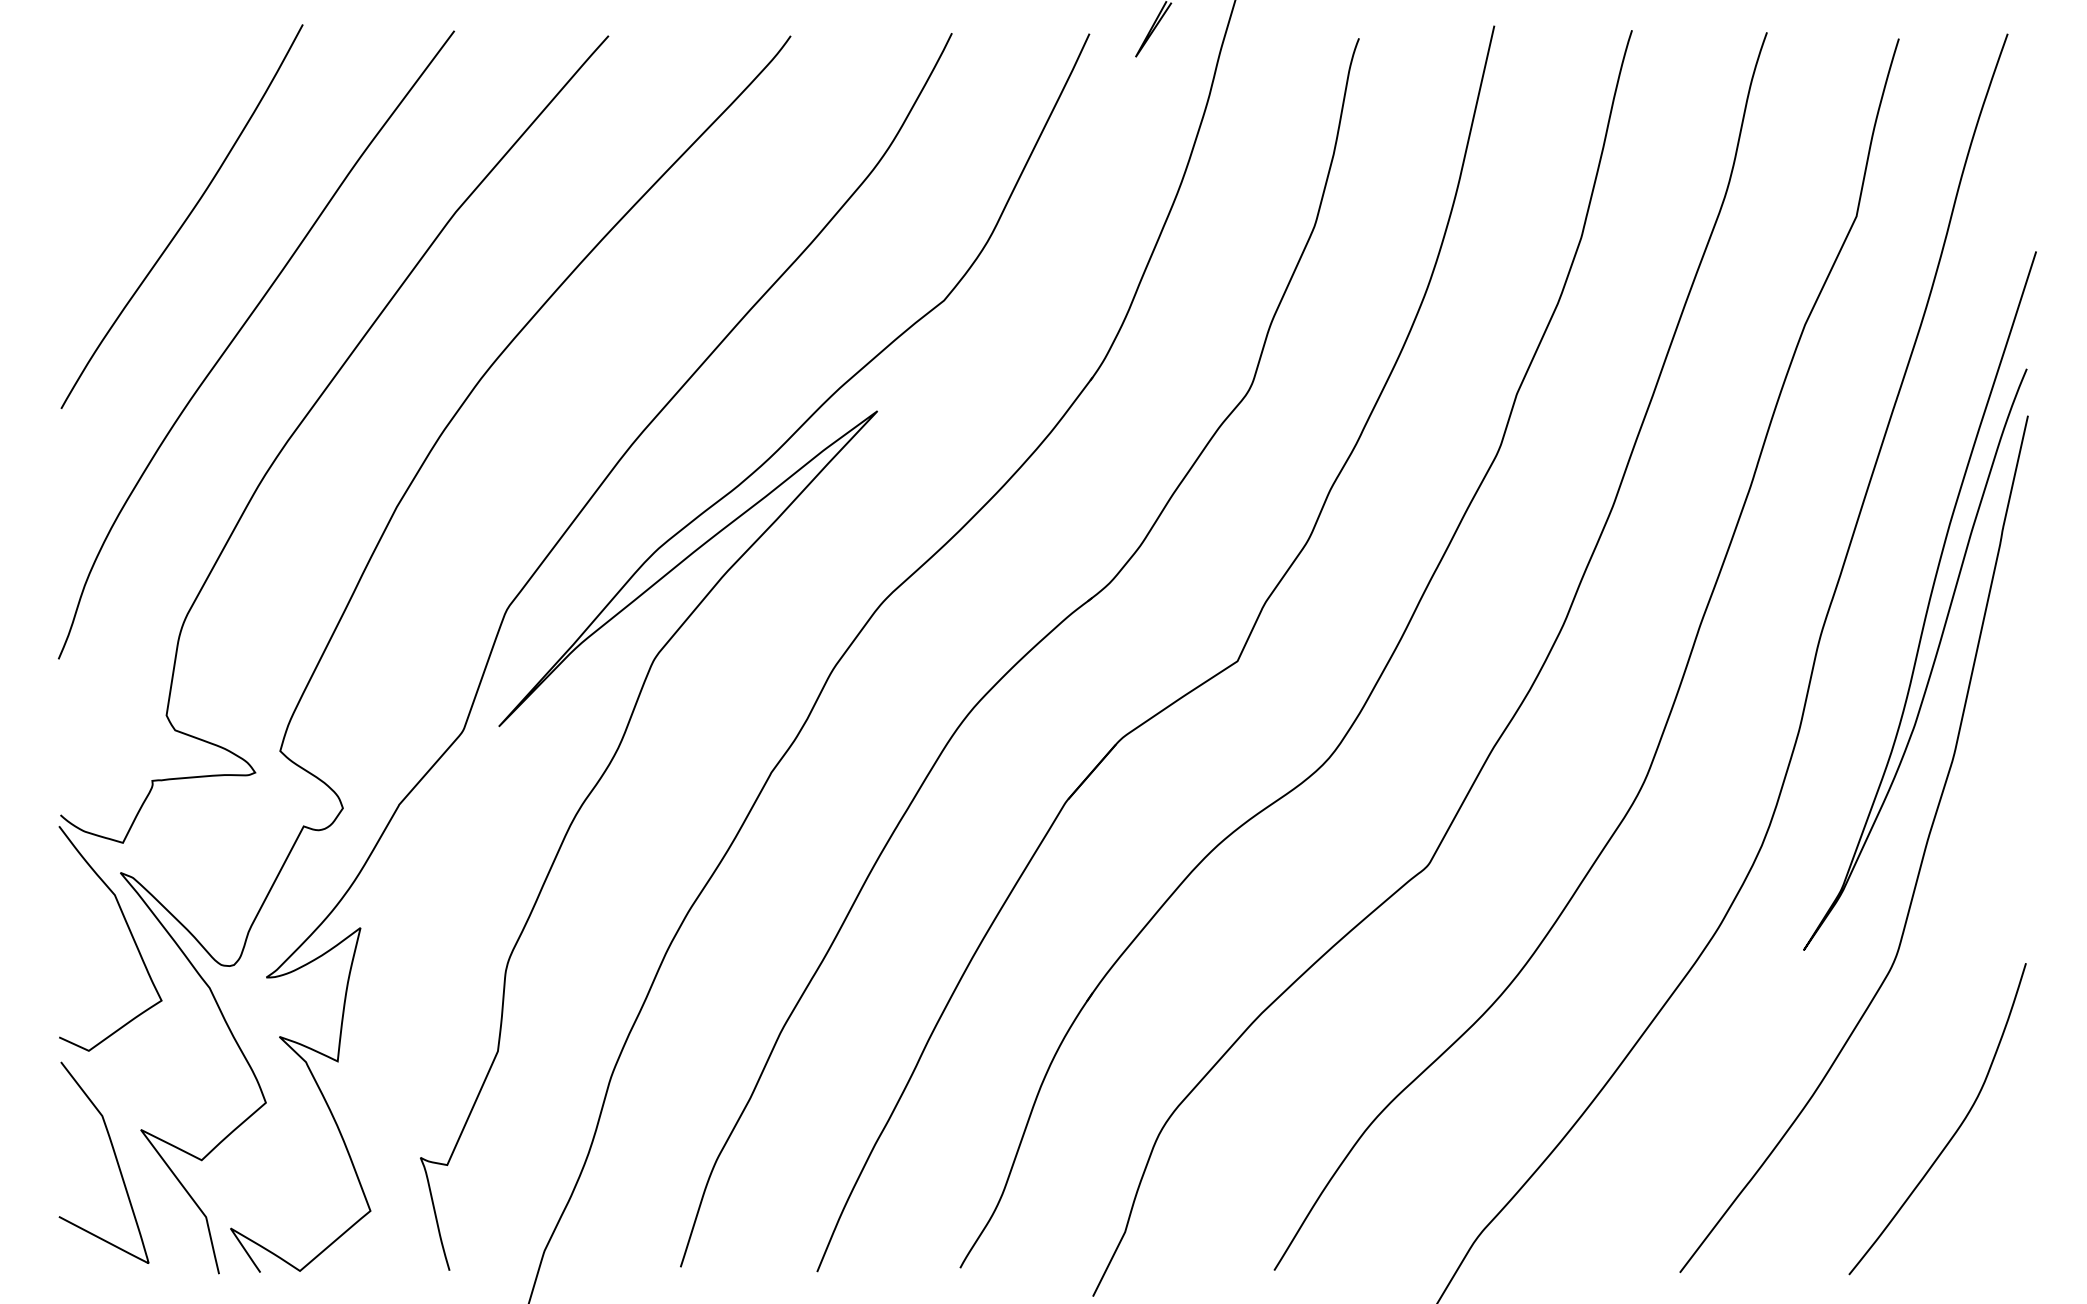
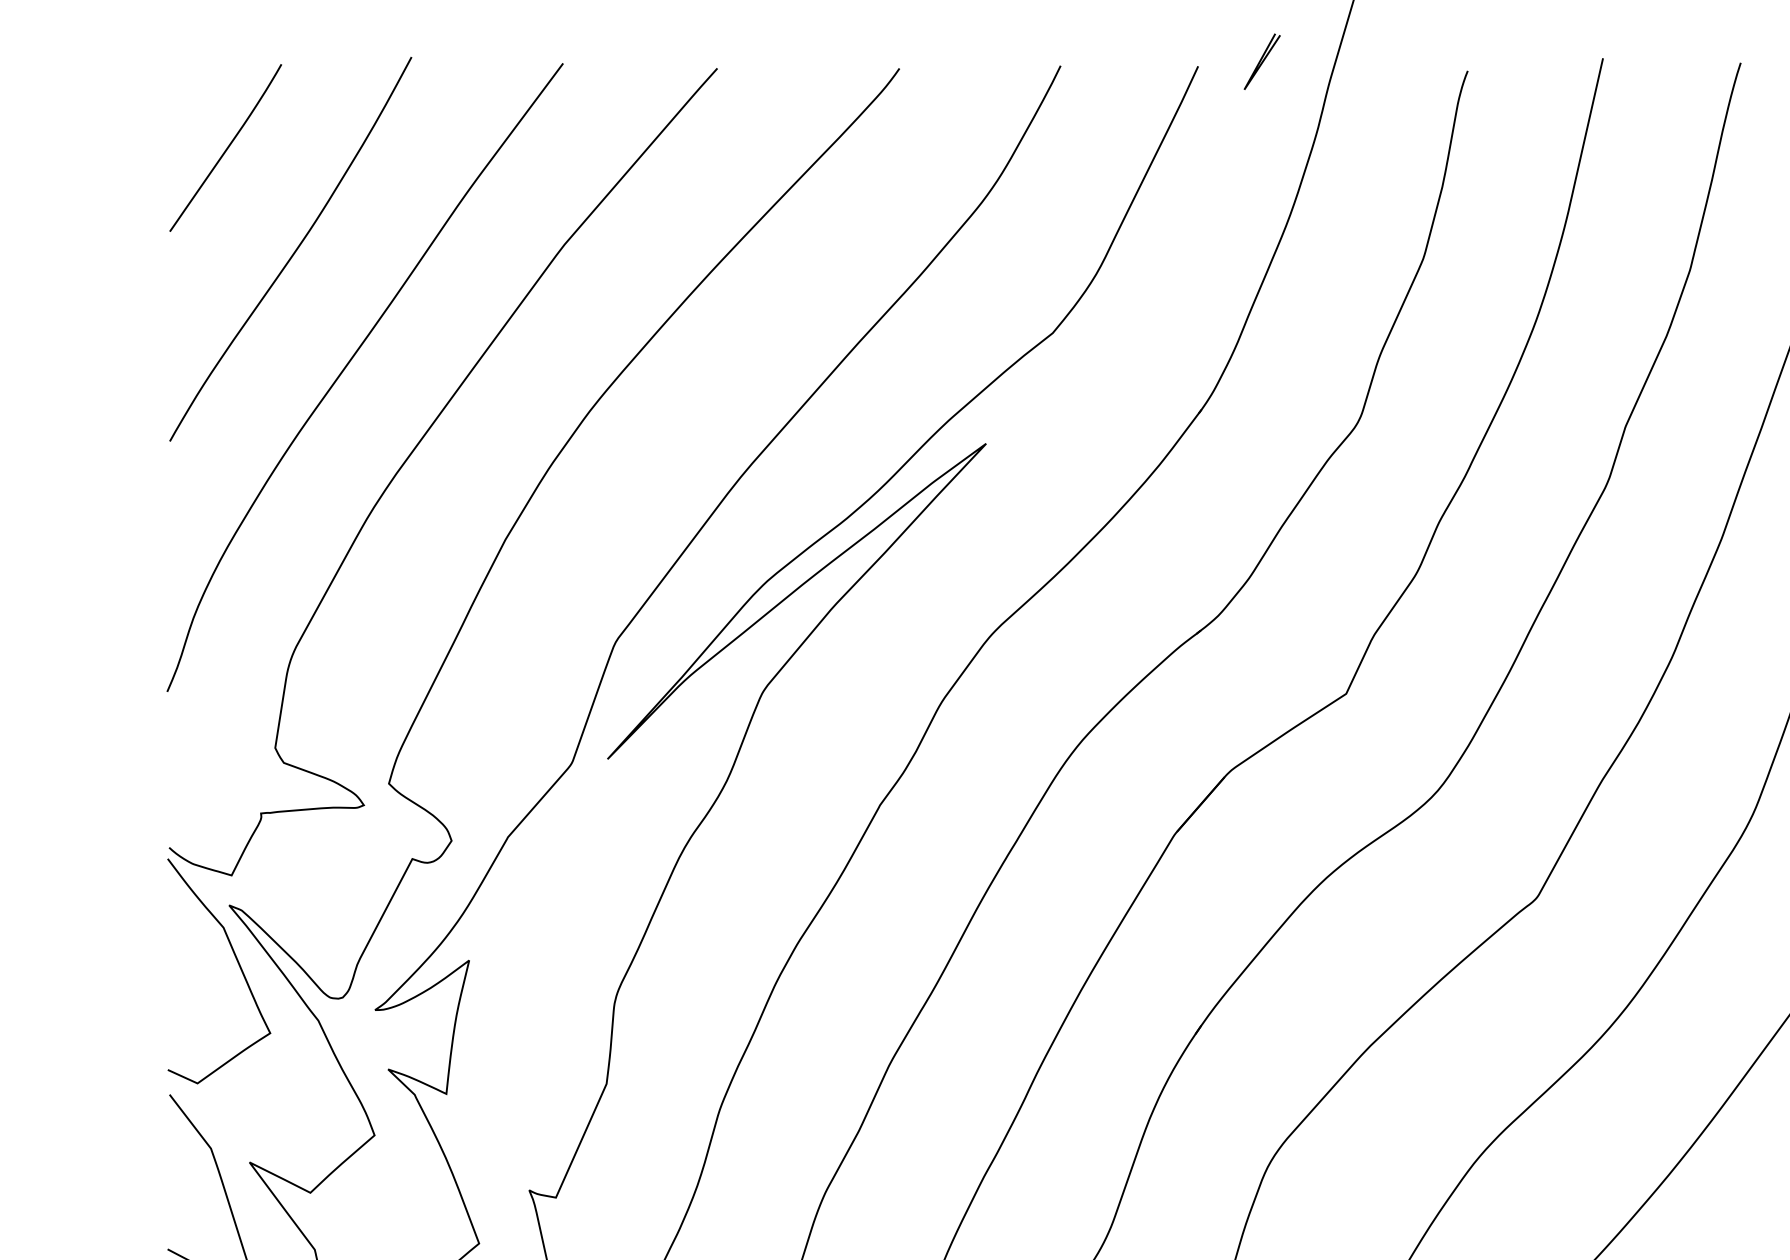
curve: (117, 115) -> (226, 148), added

